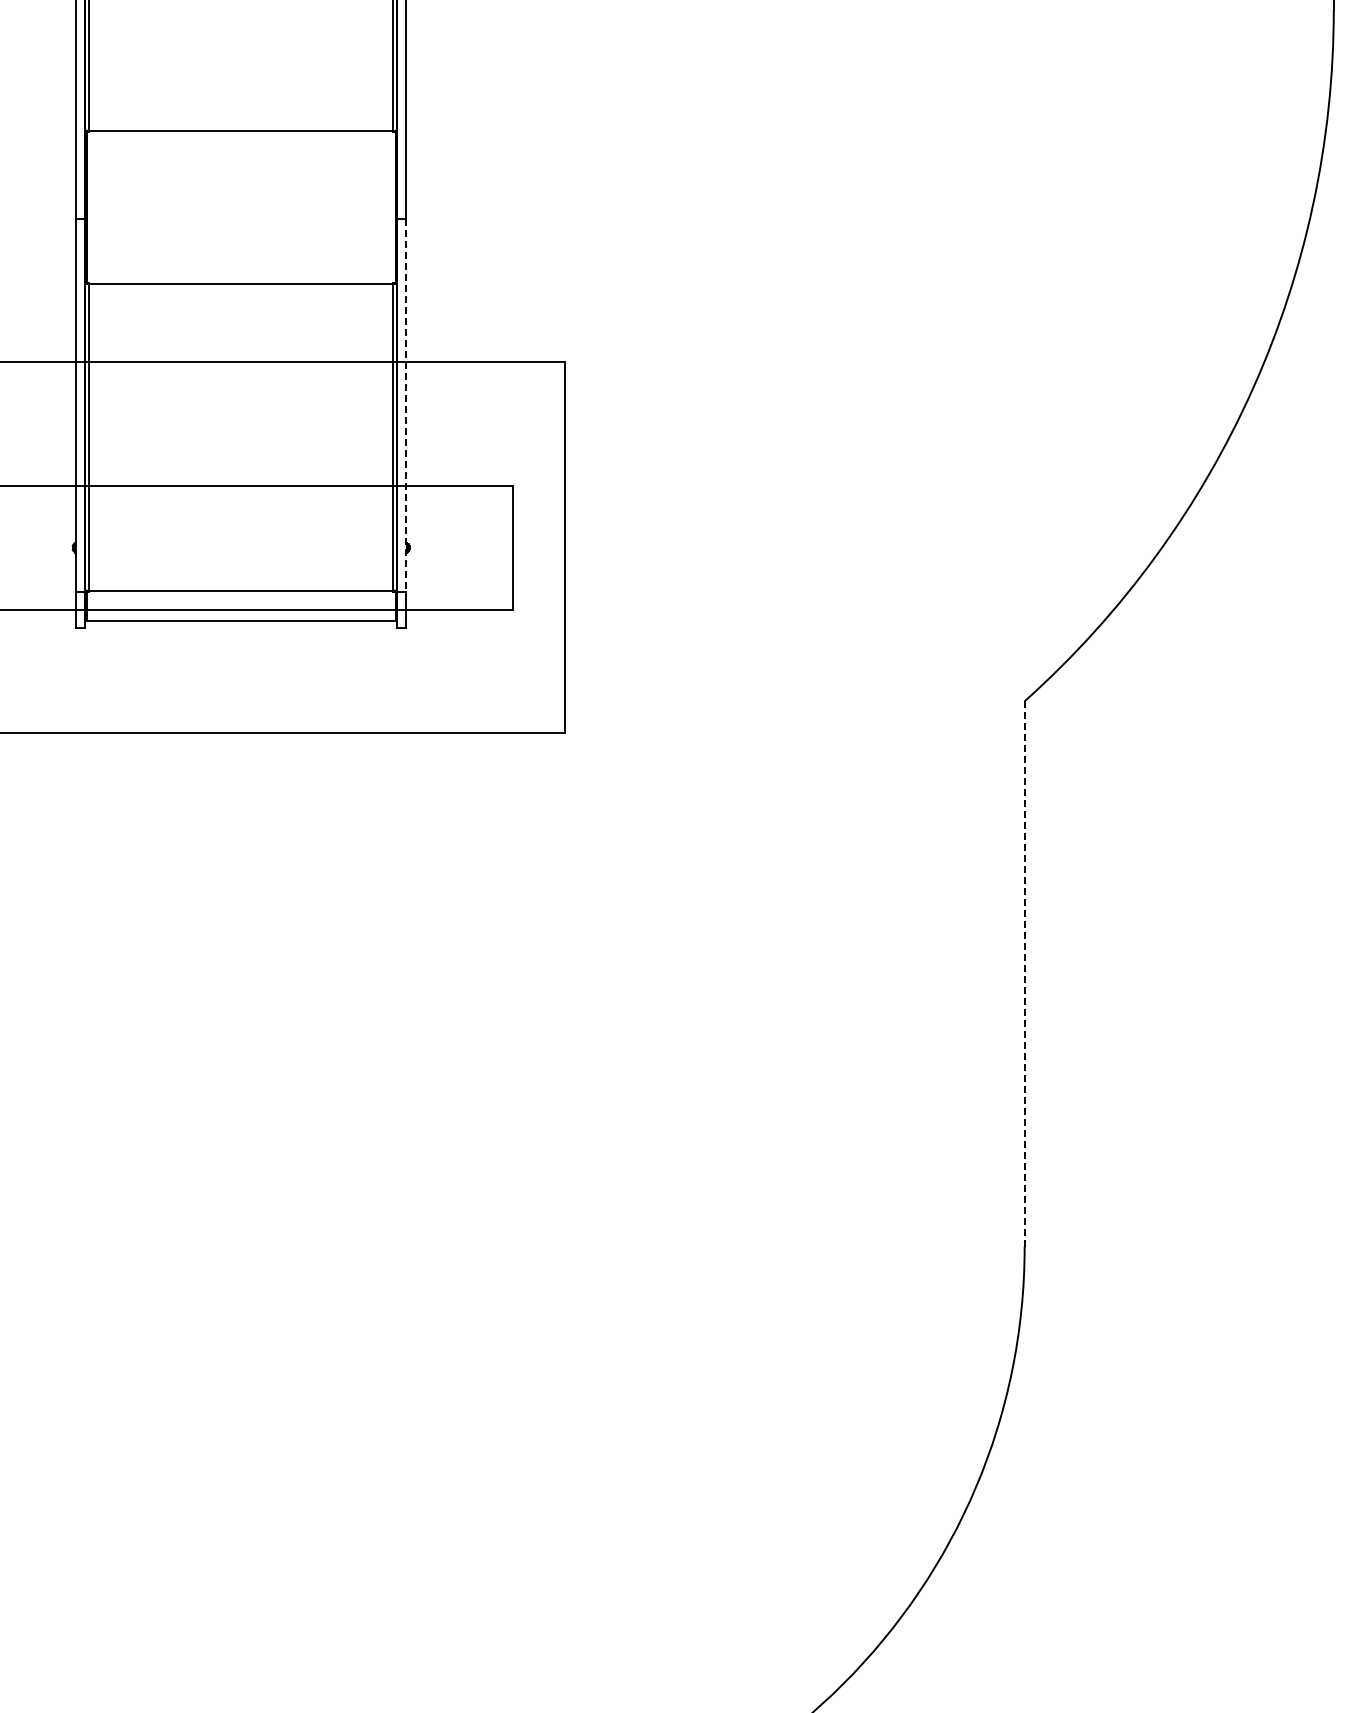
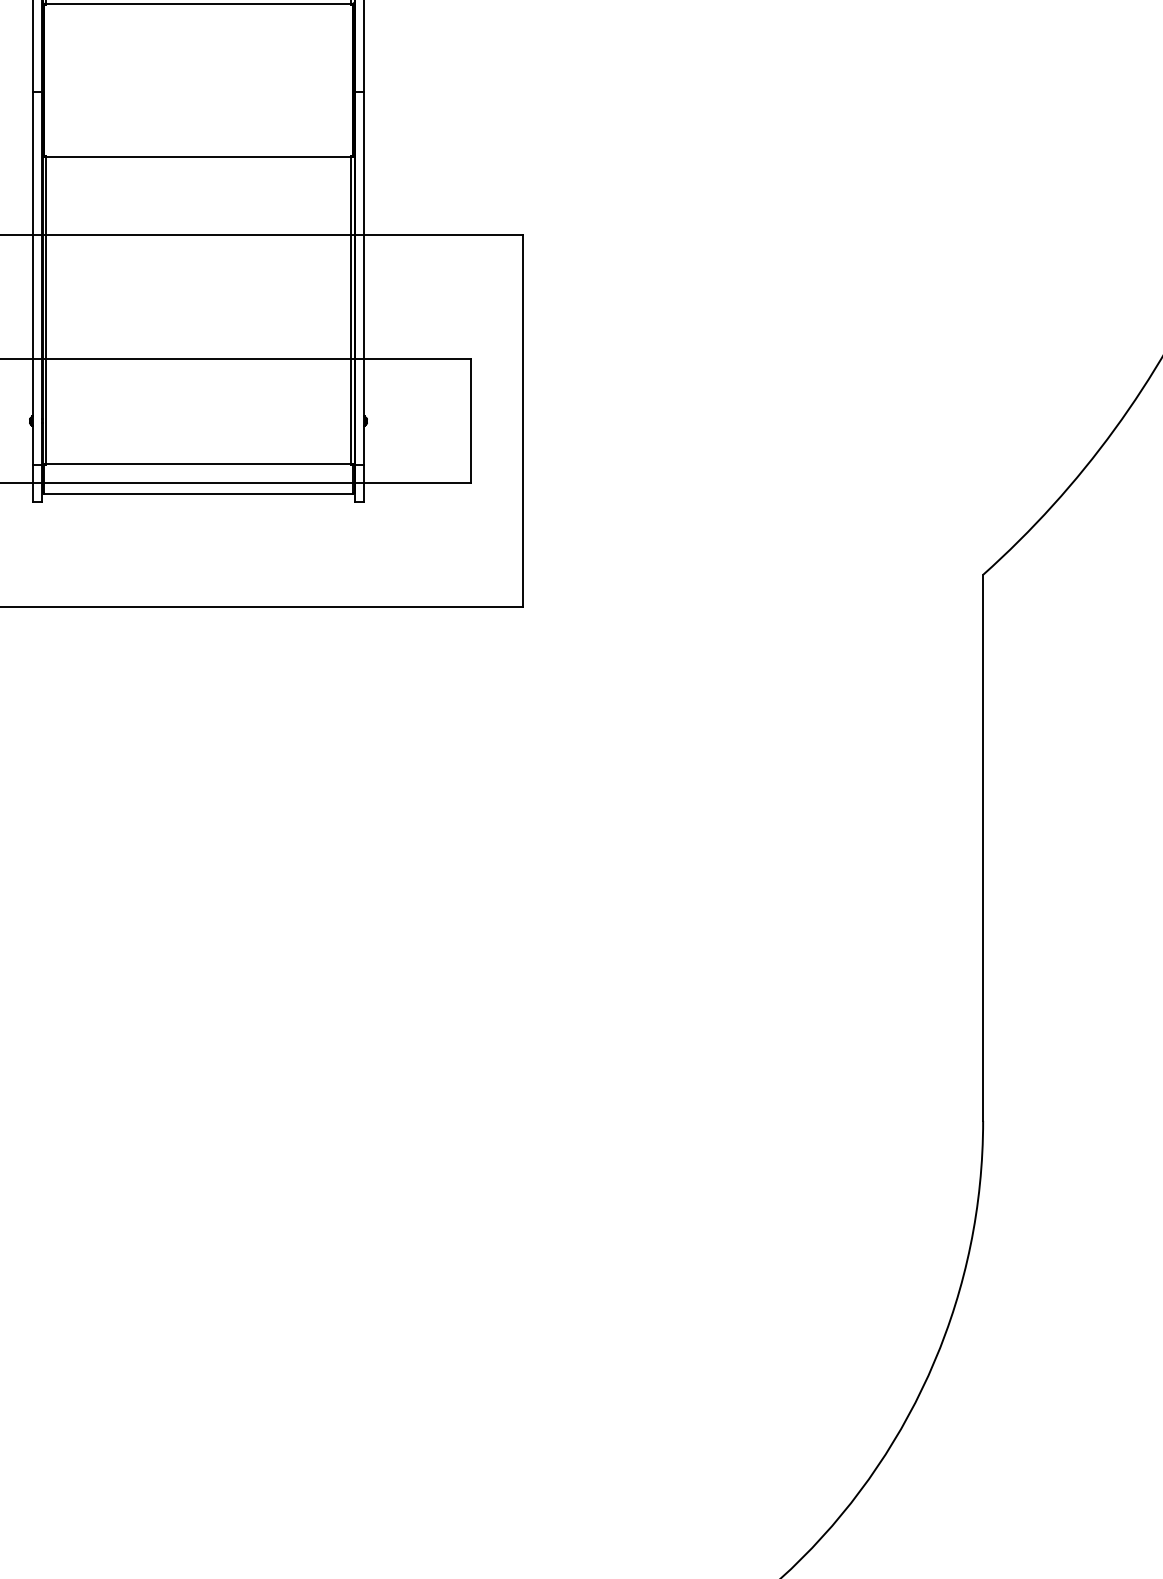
line: (406, 406) -> (364, 279), dashed -> solid
line: (1024, 973) -> (982, 847), dashed -> solid

